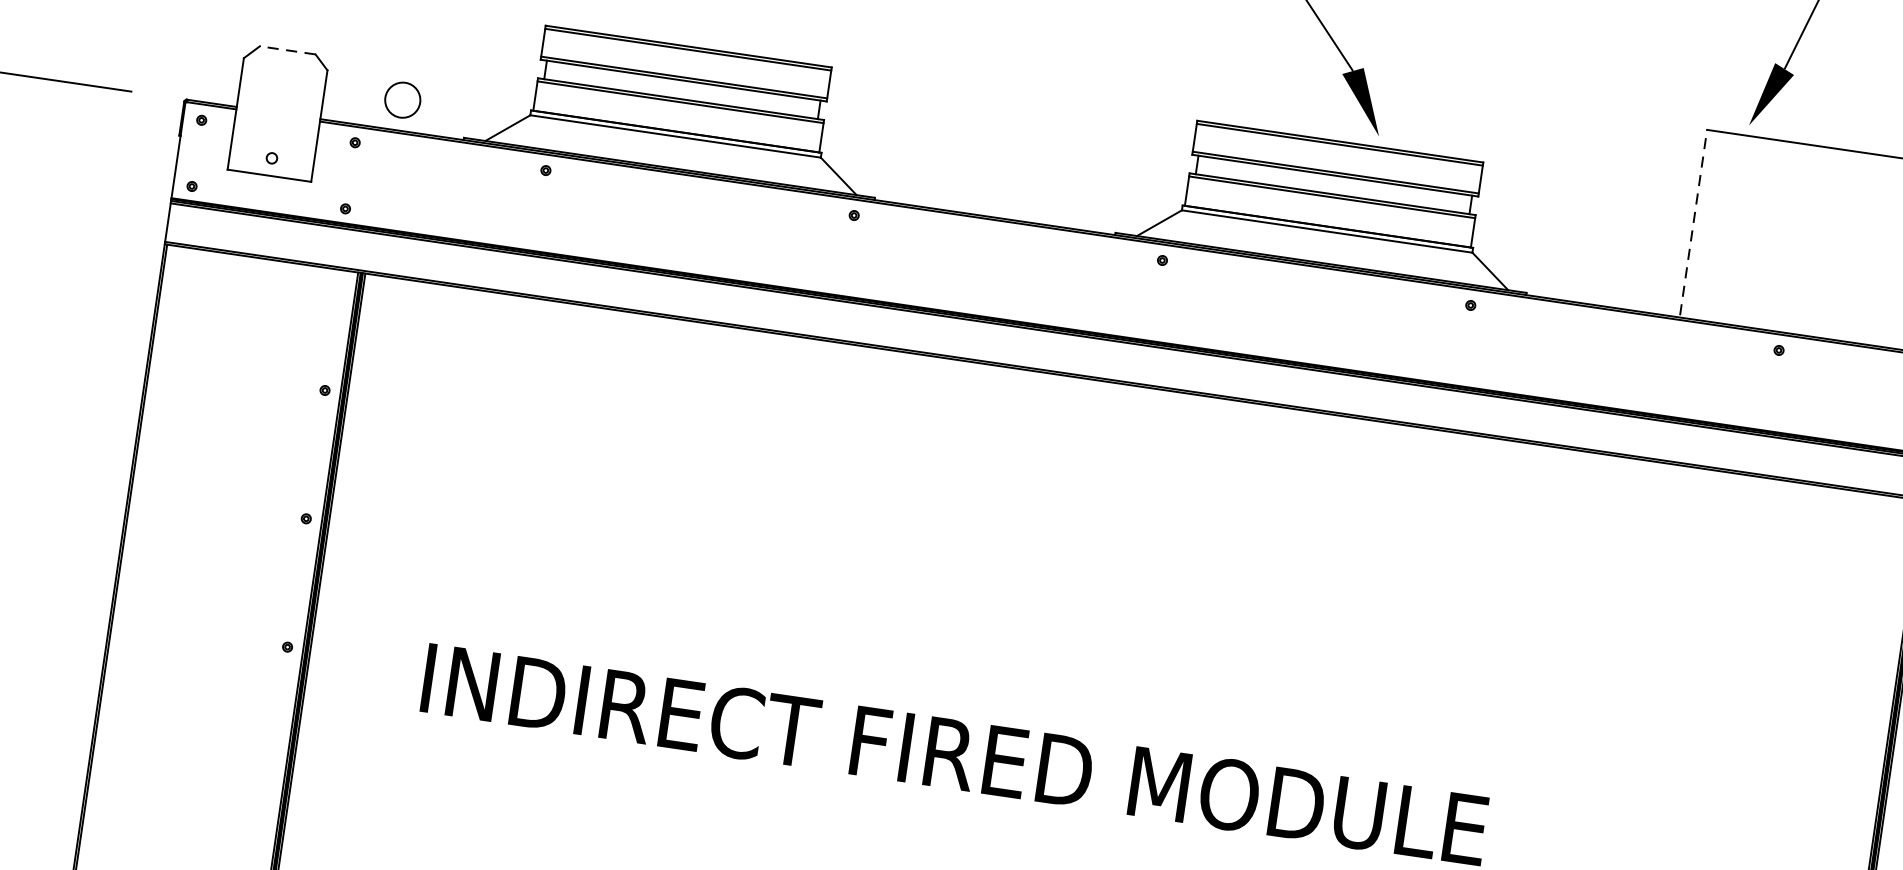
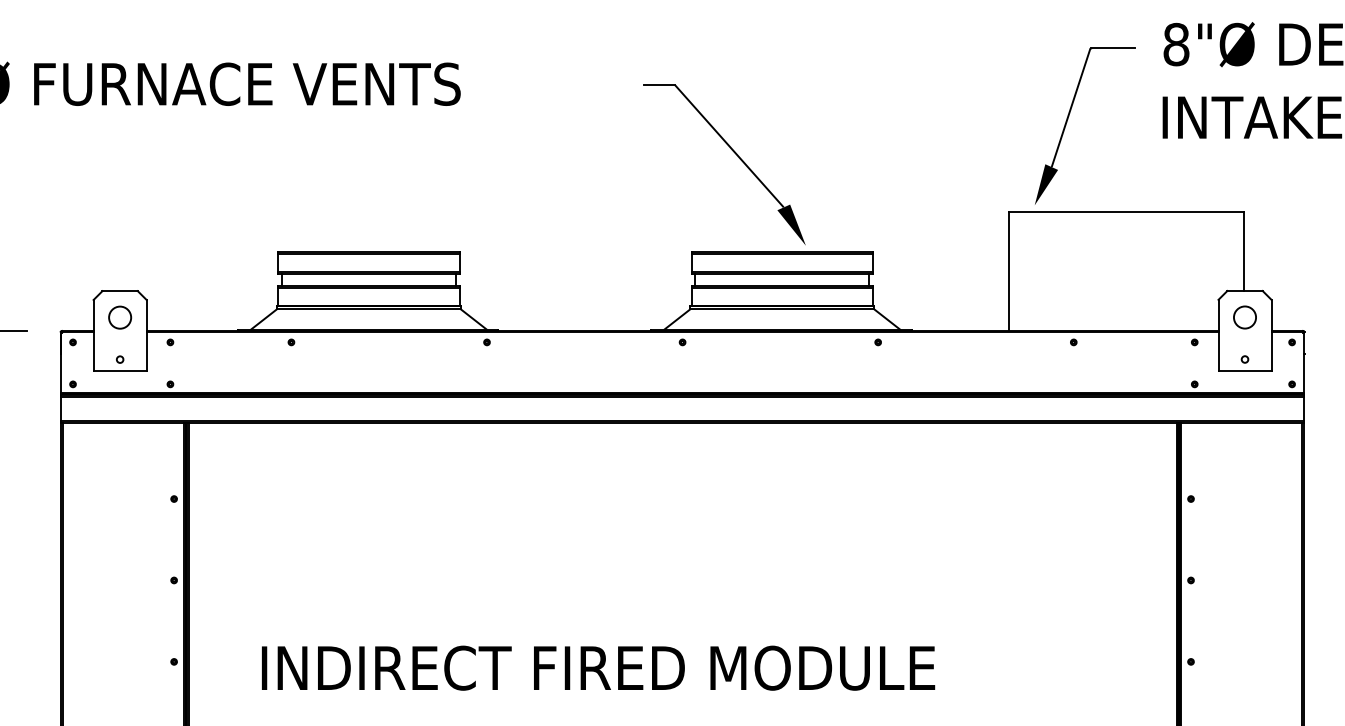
line: (288, 51) -> (120, 291), dashed -> solid
circle: (403, 100) -> (120, 317), moved
line: (1694, 222) -> (1009, 270), dashed -> solid

